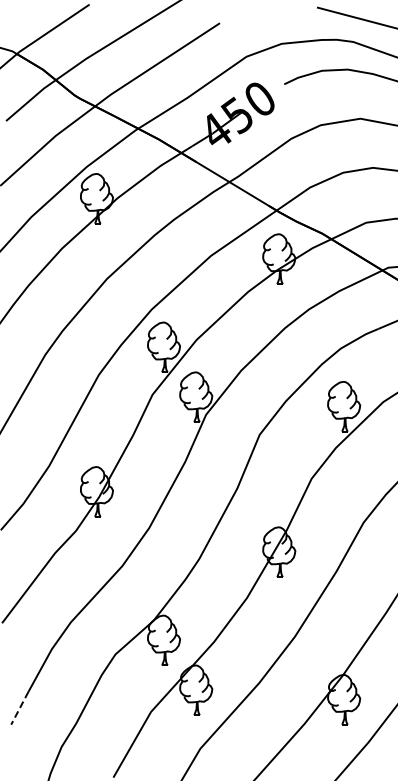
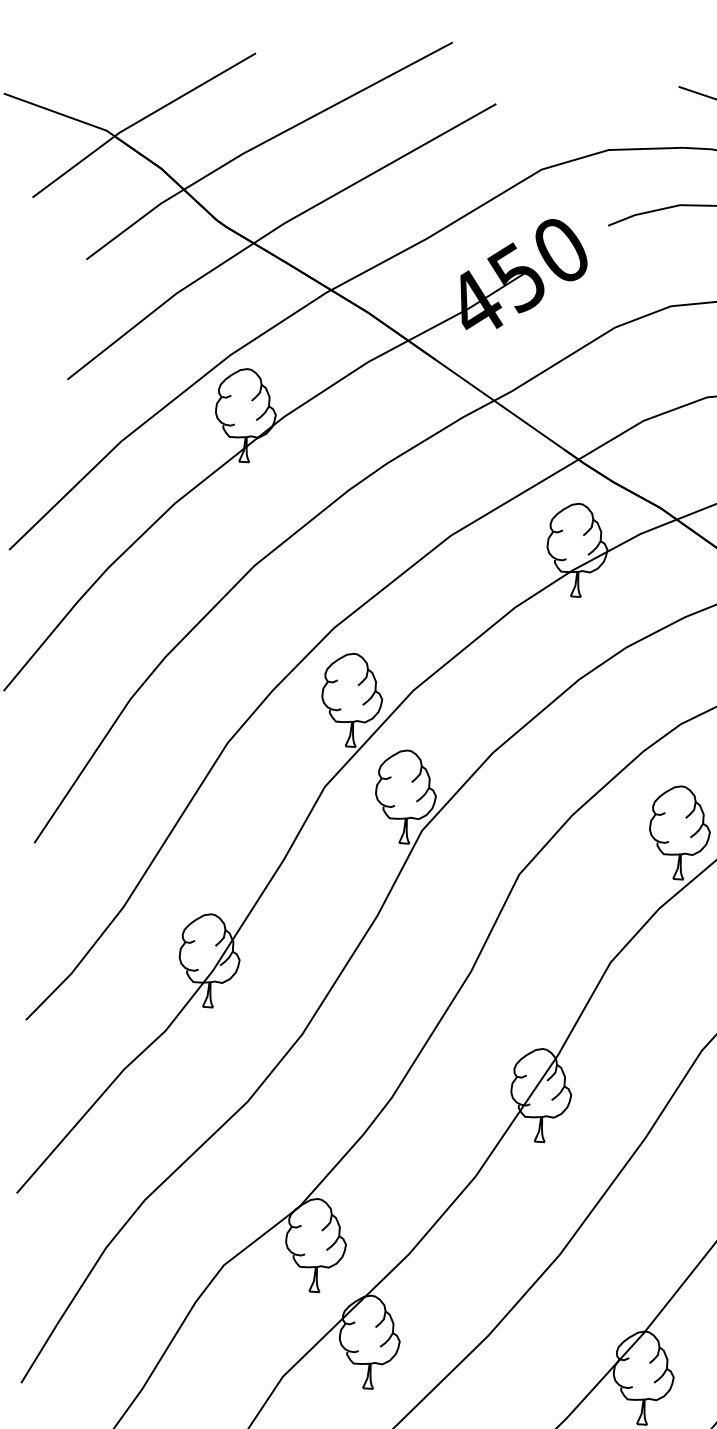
line: (19, 708) -> (38, 1354), dashed -> solid

